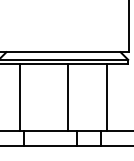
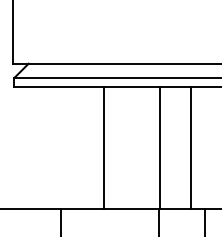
line: (20, 97) -> (104, 147), moved
line: (68, 97) -> (191, 147), moved
line: (106, 97) -> (160, 147), moved

